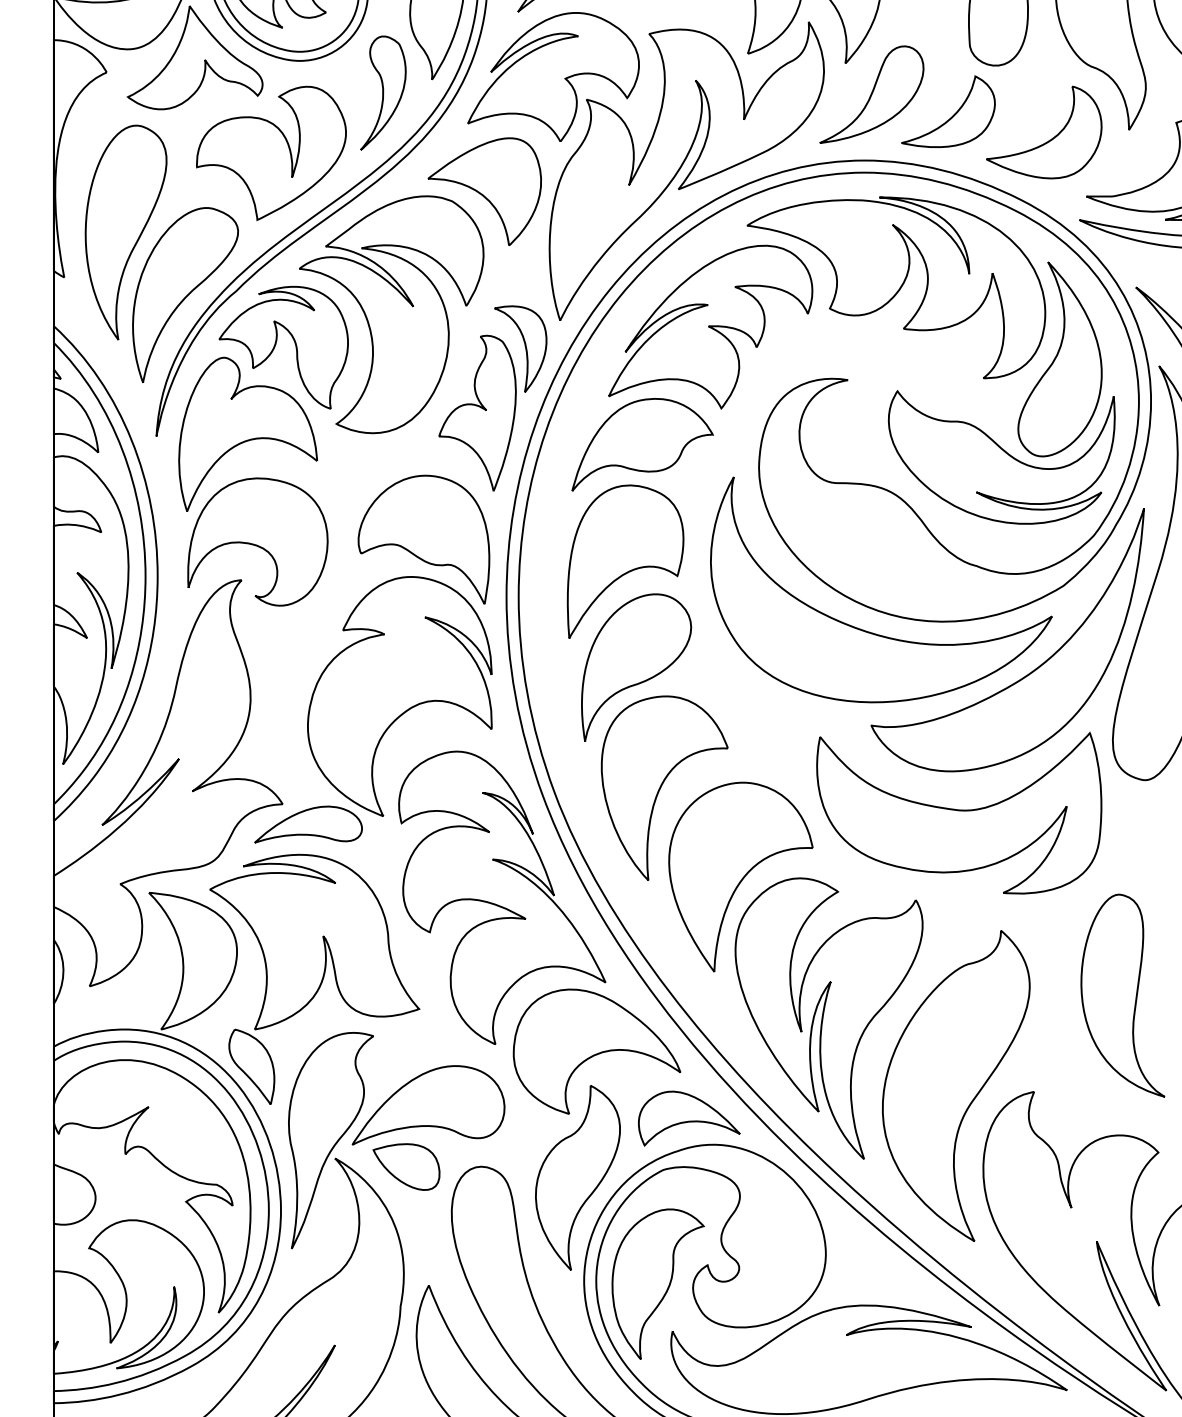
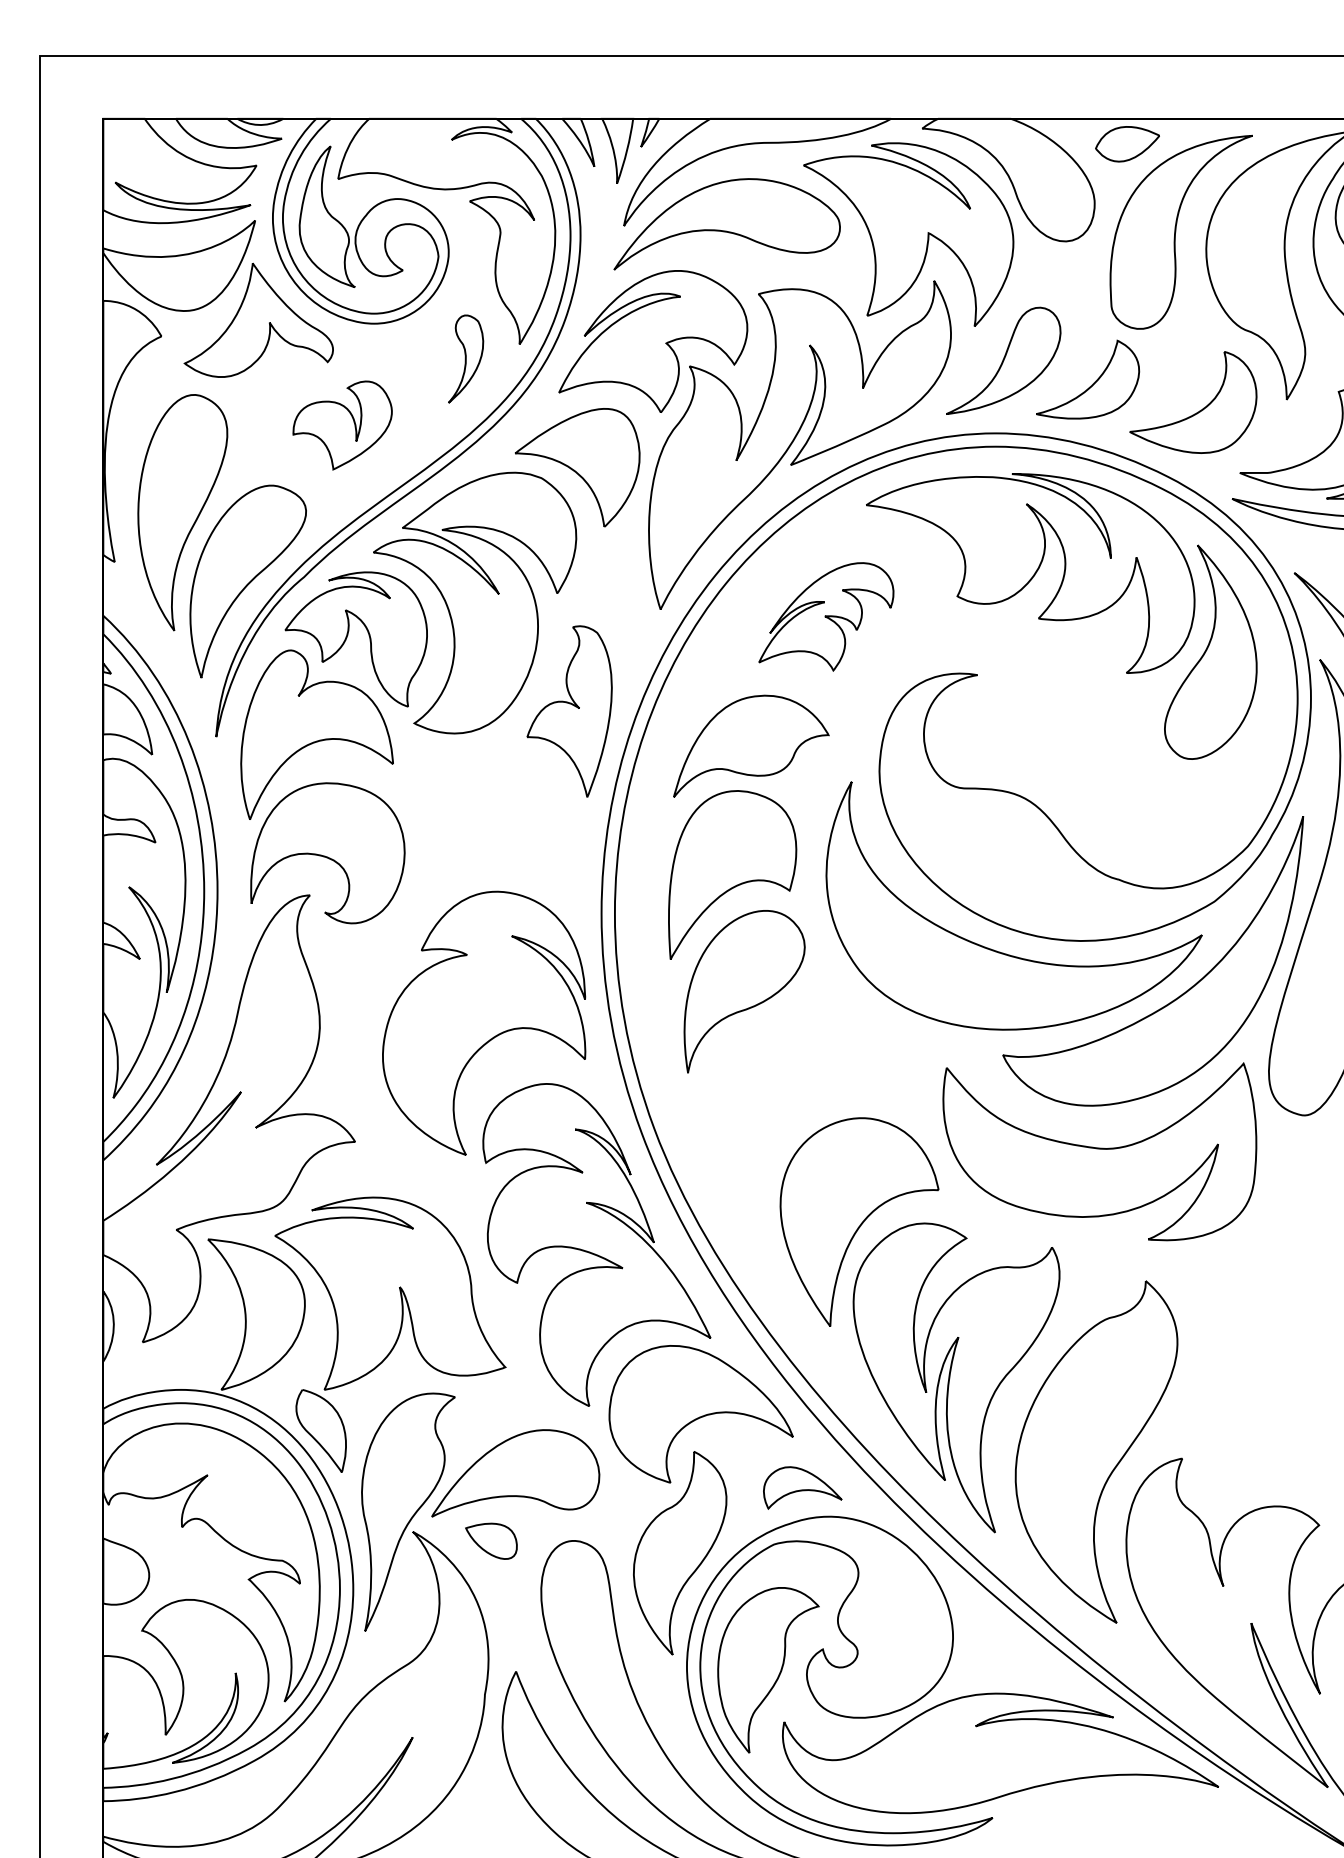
part: (382, 92) -> (465, 358), size x0.7
part: (271, 153) -> (342, 425), size x0.6
part: (710, 326) -> (826, 616), size x0.6
part: (521, 348) -> (617, 640), removed
part: (1001, 457) -> (1146, 760), removed
part: (423, 539) -> (510, 850), removed
part: (664, 788) -> (775, 1124), removed
part: (308, 823) -> (383, 1163), removed
part: (1122, 995) -> (1279, 1352), removed
part: (689, 1118) -> (802, 1487), size x0.7
part: (406, 1167) -> (491, 1541), size x0.7

